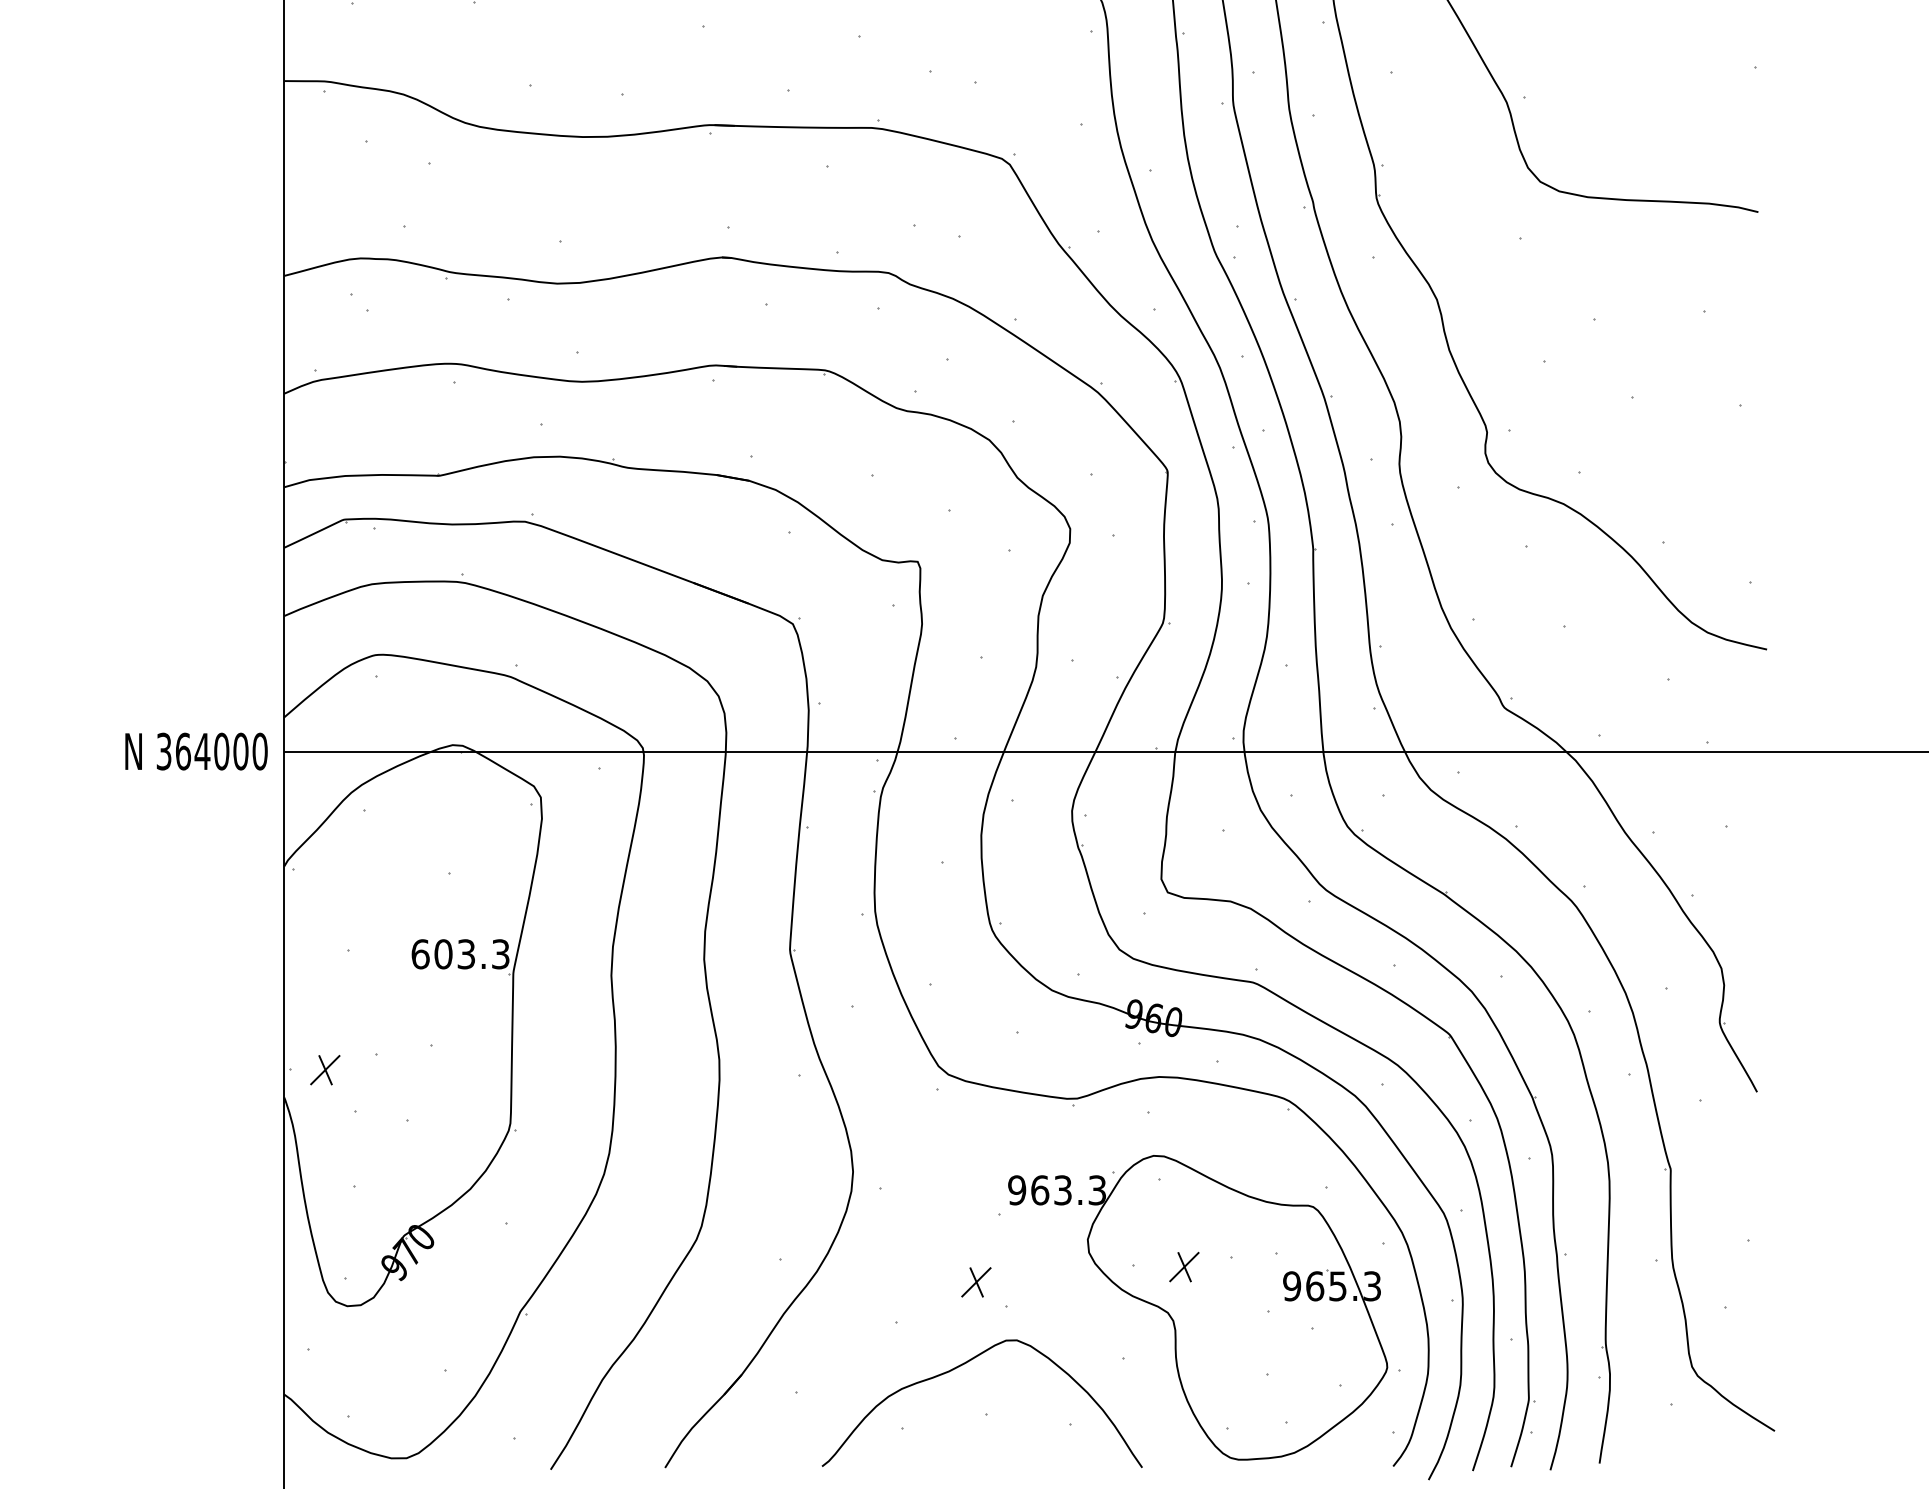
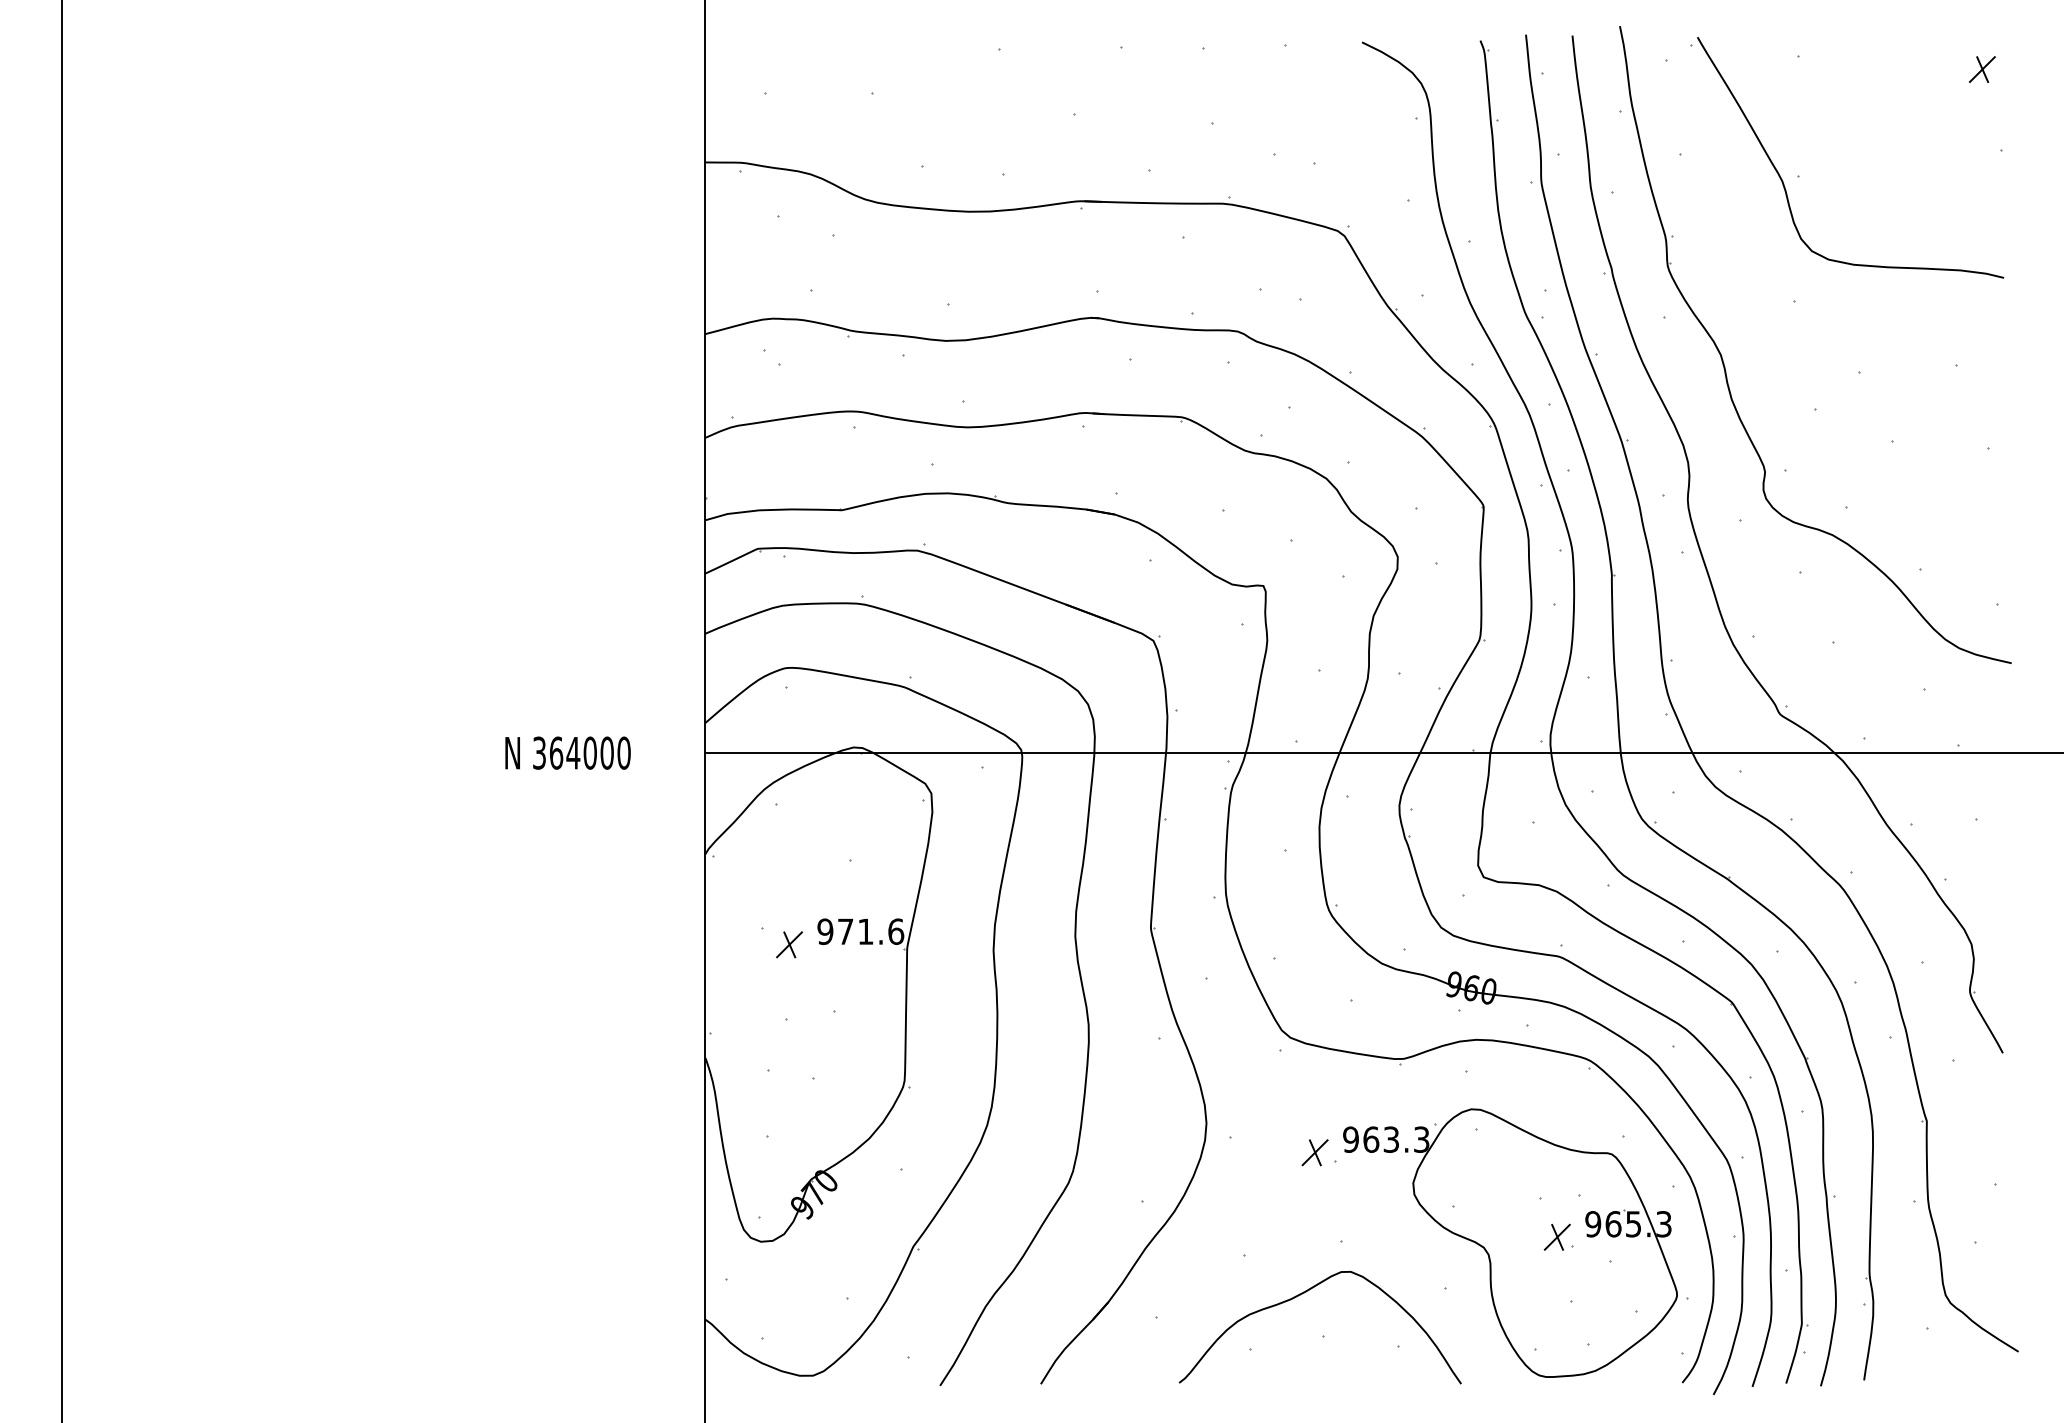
text: (195, 750) -> (567, 752), moved
text: (460, 954) -> (860, 931), 603.3 -> 971.6
part: (325, 1069) -> (789, 944), moved
part: (1183, 1266) -> (1556, 1236), moved
part: (975, 1282) -> (1314, 1152), moved

